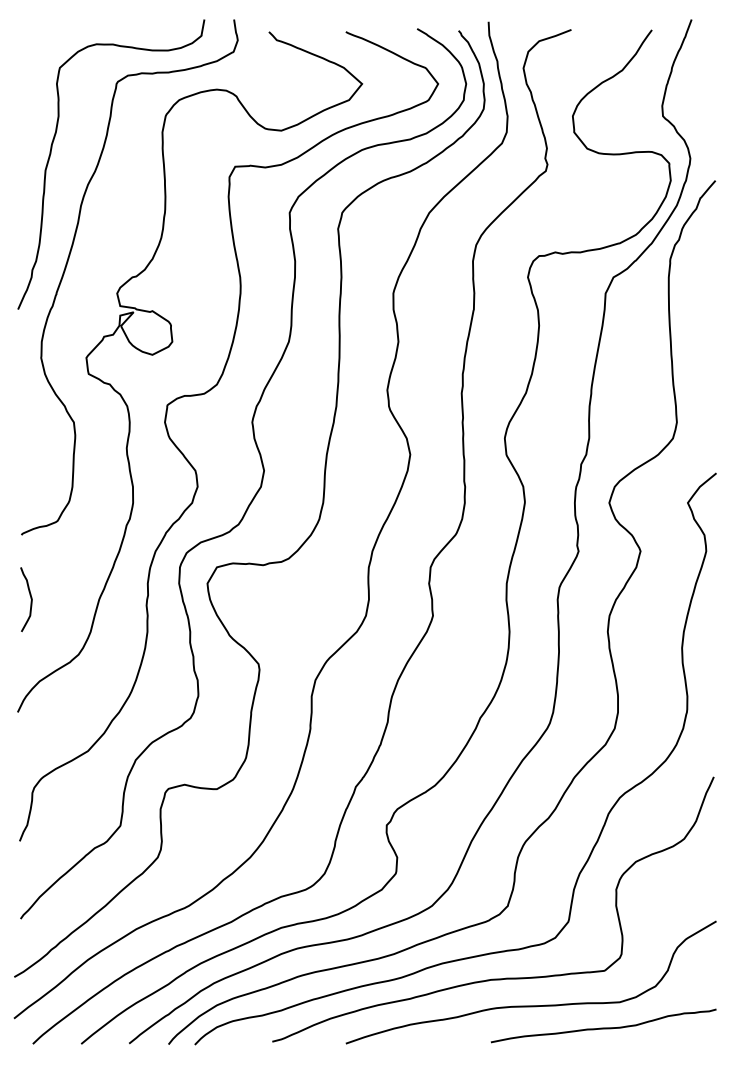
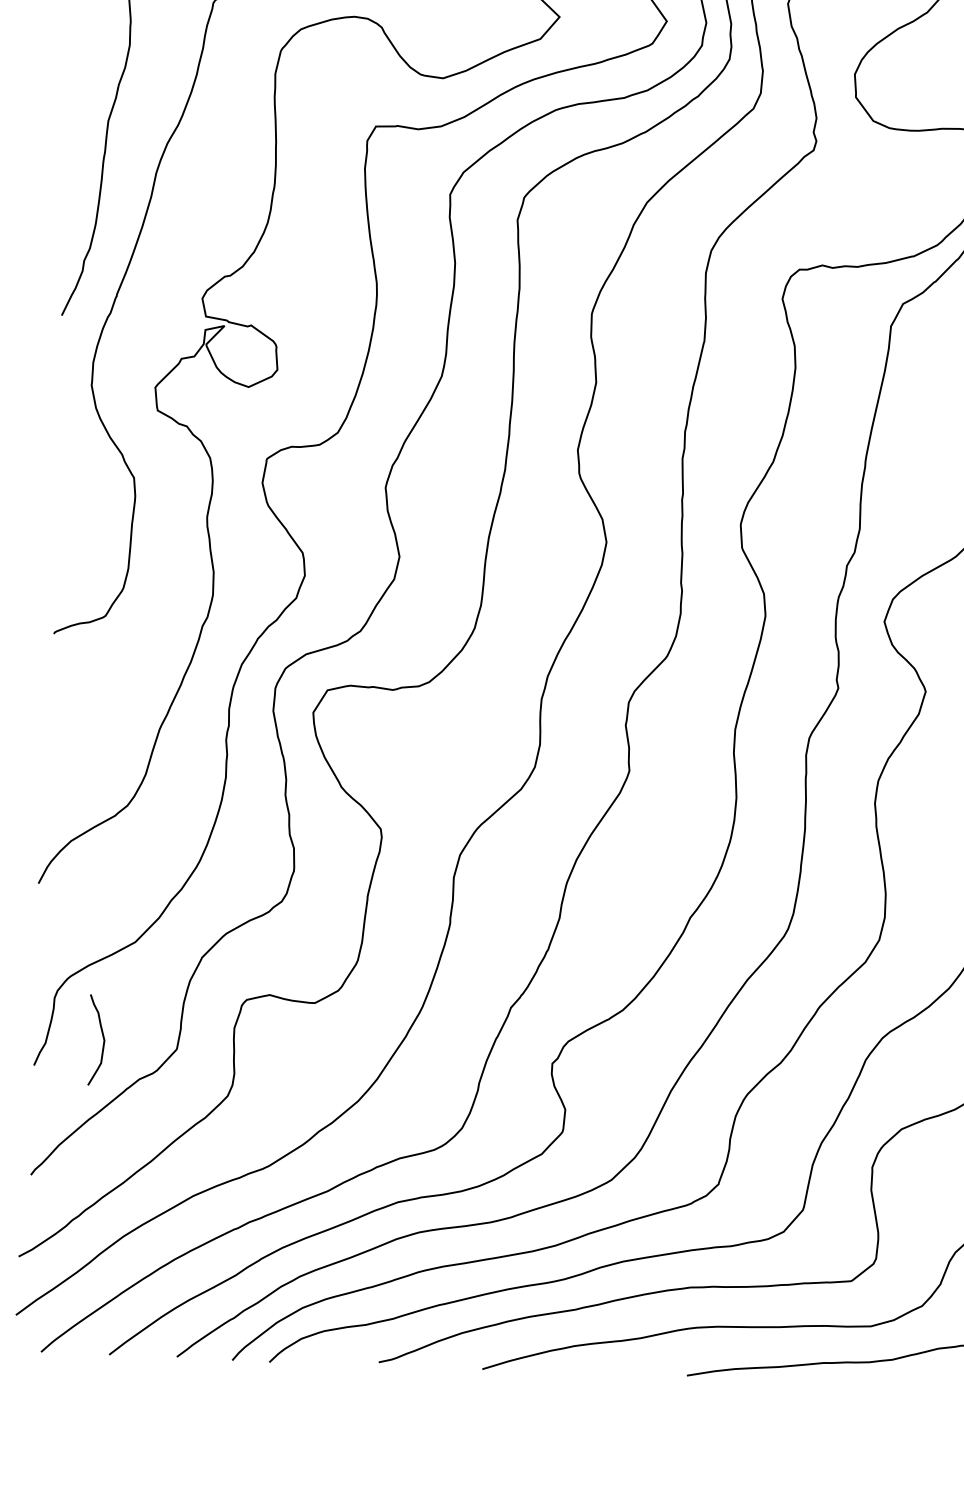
curve: (30, 598) -> (102, 1038), moved

